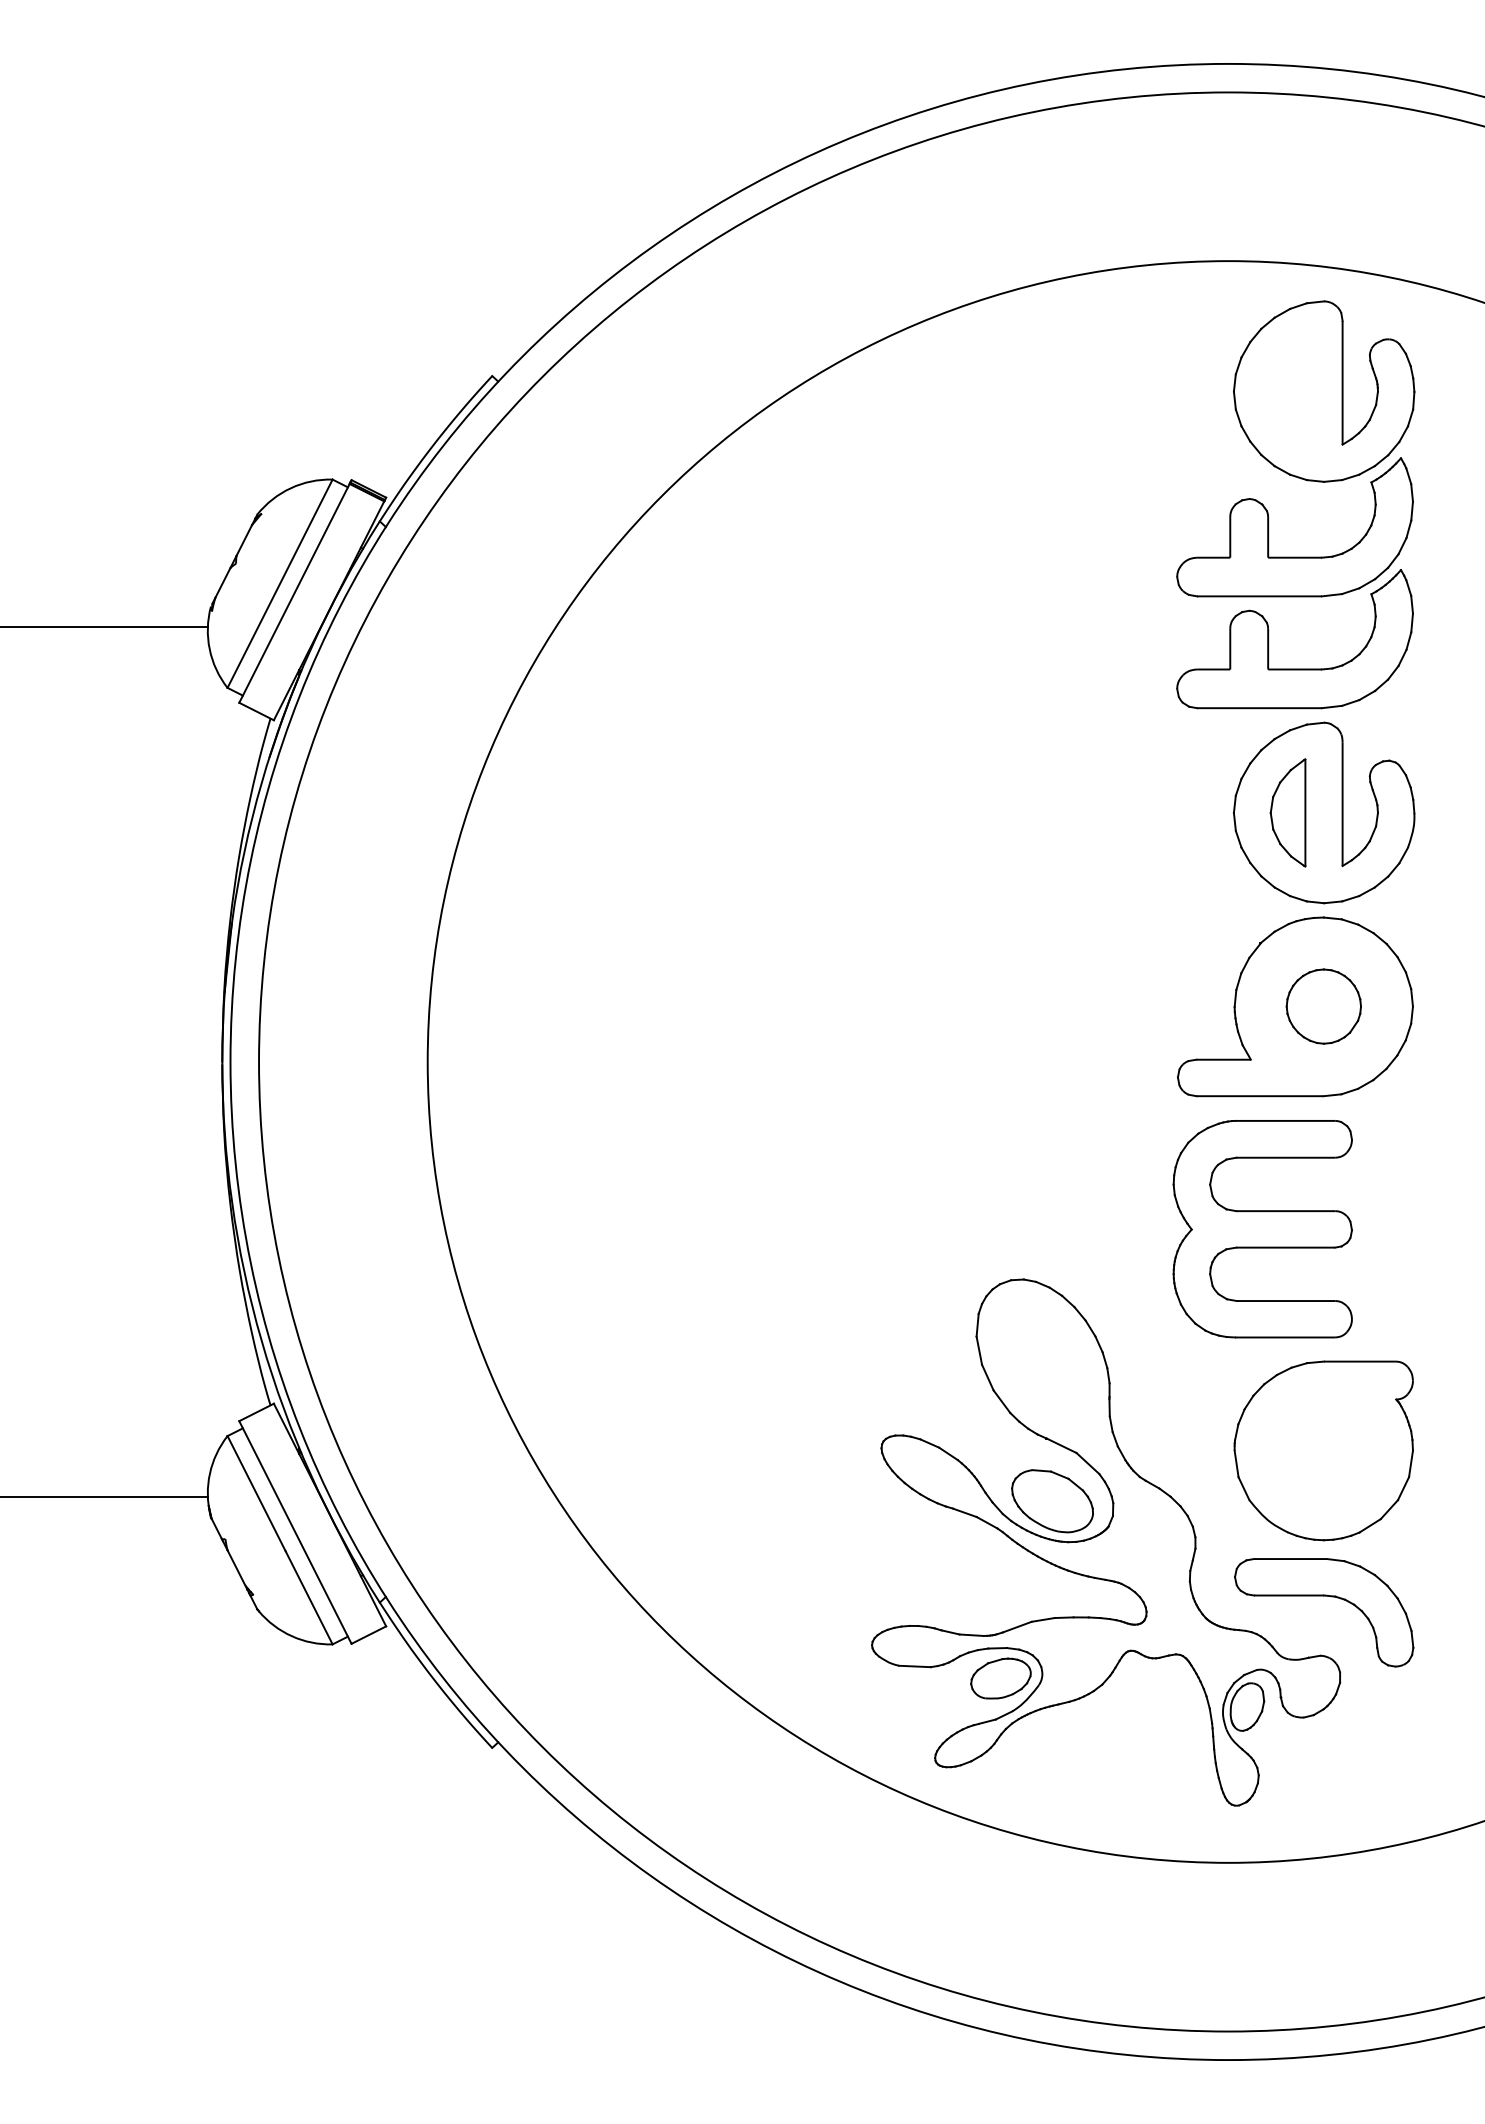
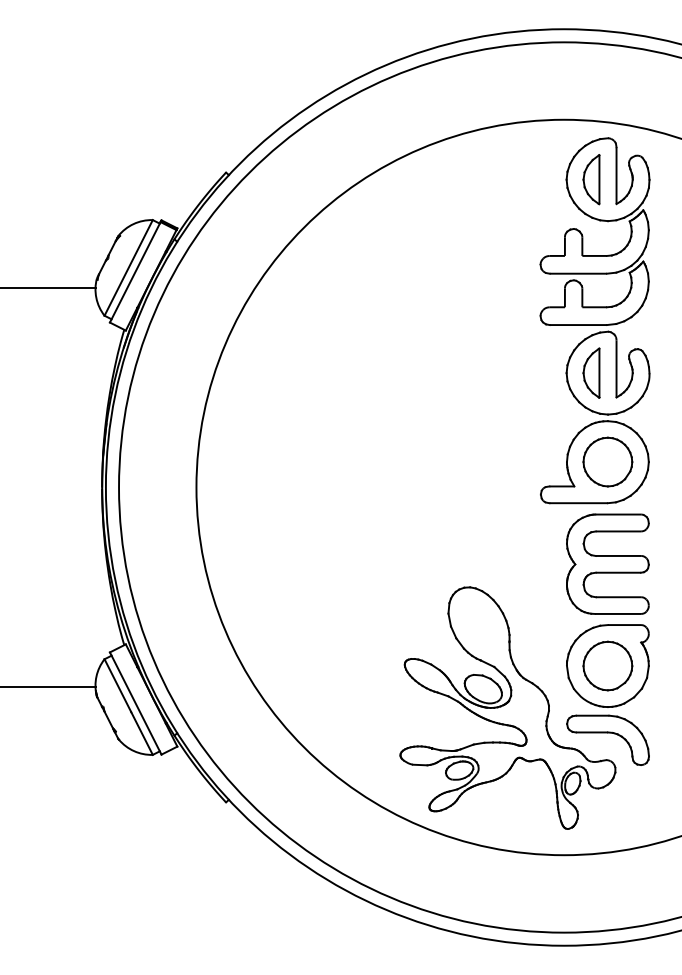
part: (1288, 391) -> (591, 179), added
part: (1322, 1005) -> (607, 461), size x1.43
part: (1261, 1227) -> (607, 563), moved
part: (1322, 1449) -> (607, 665), added

